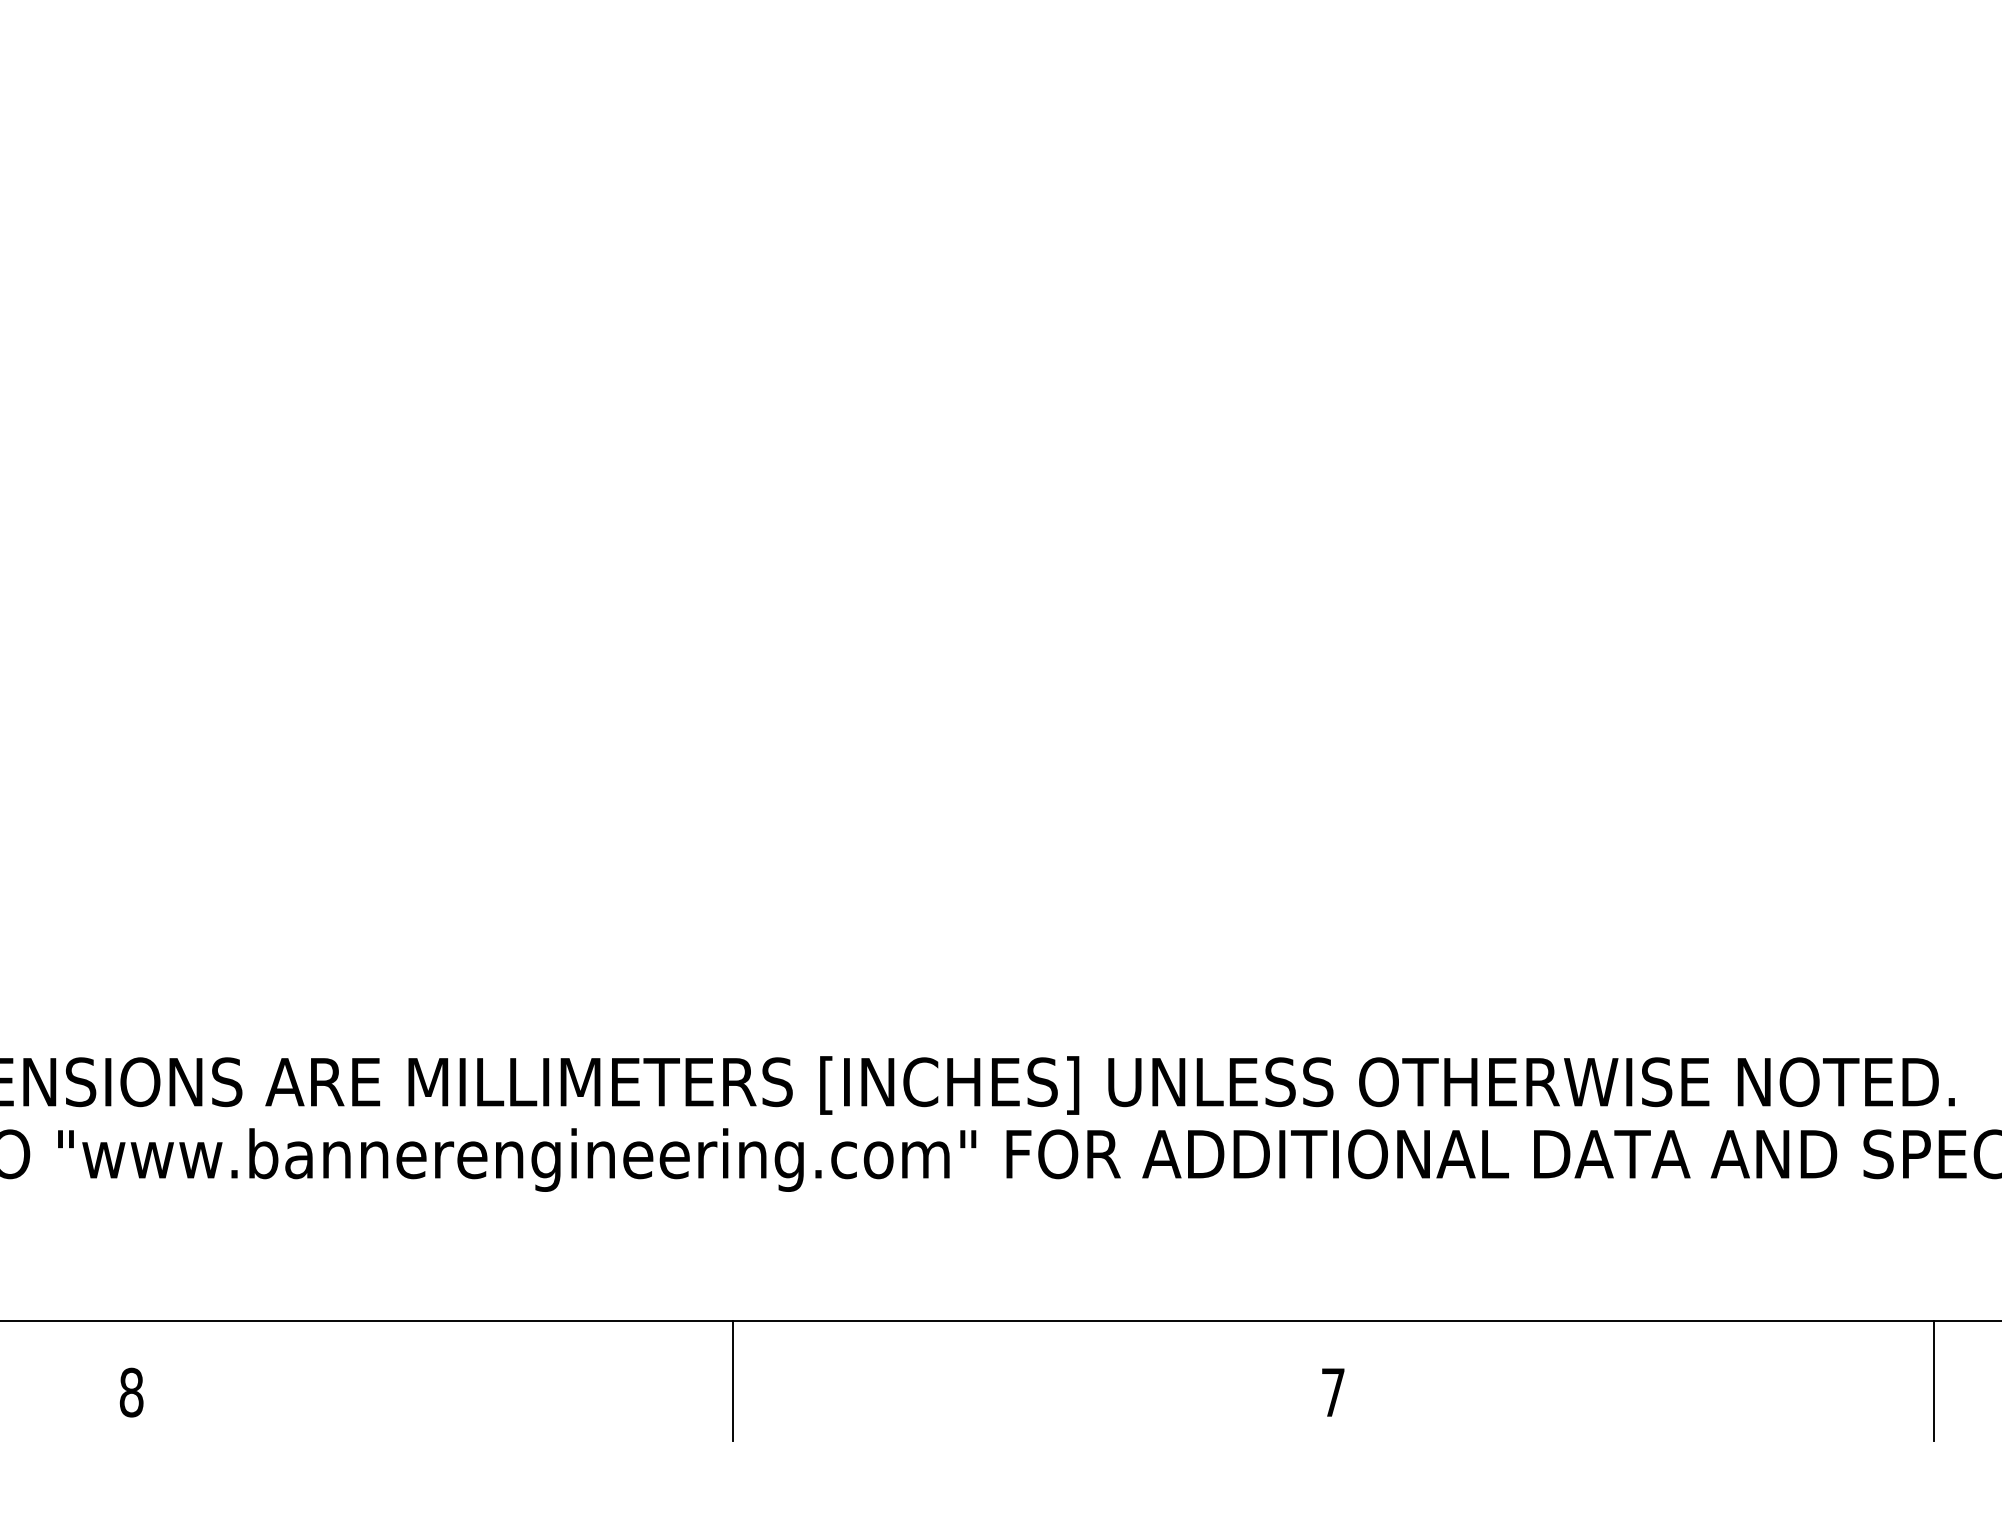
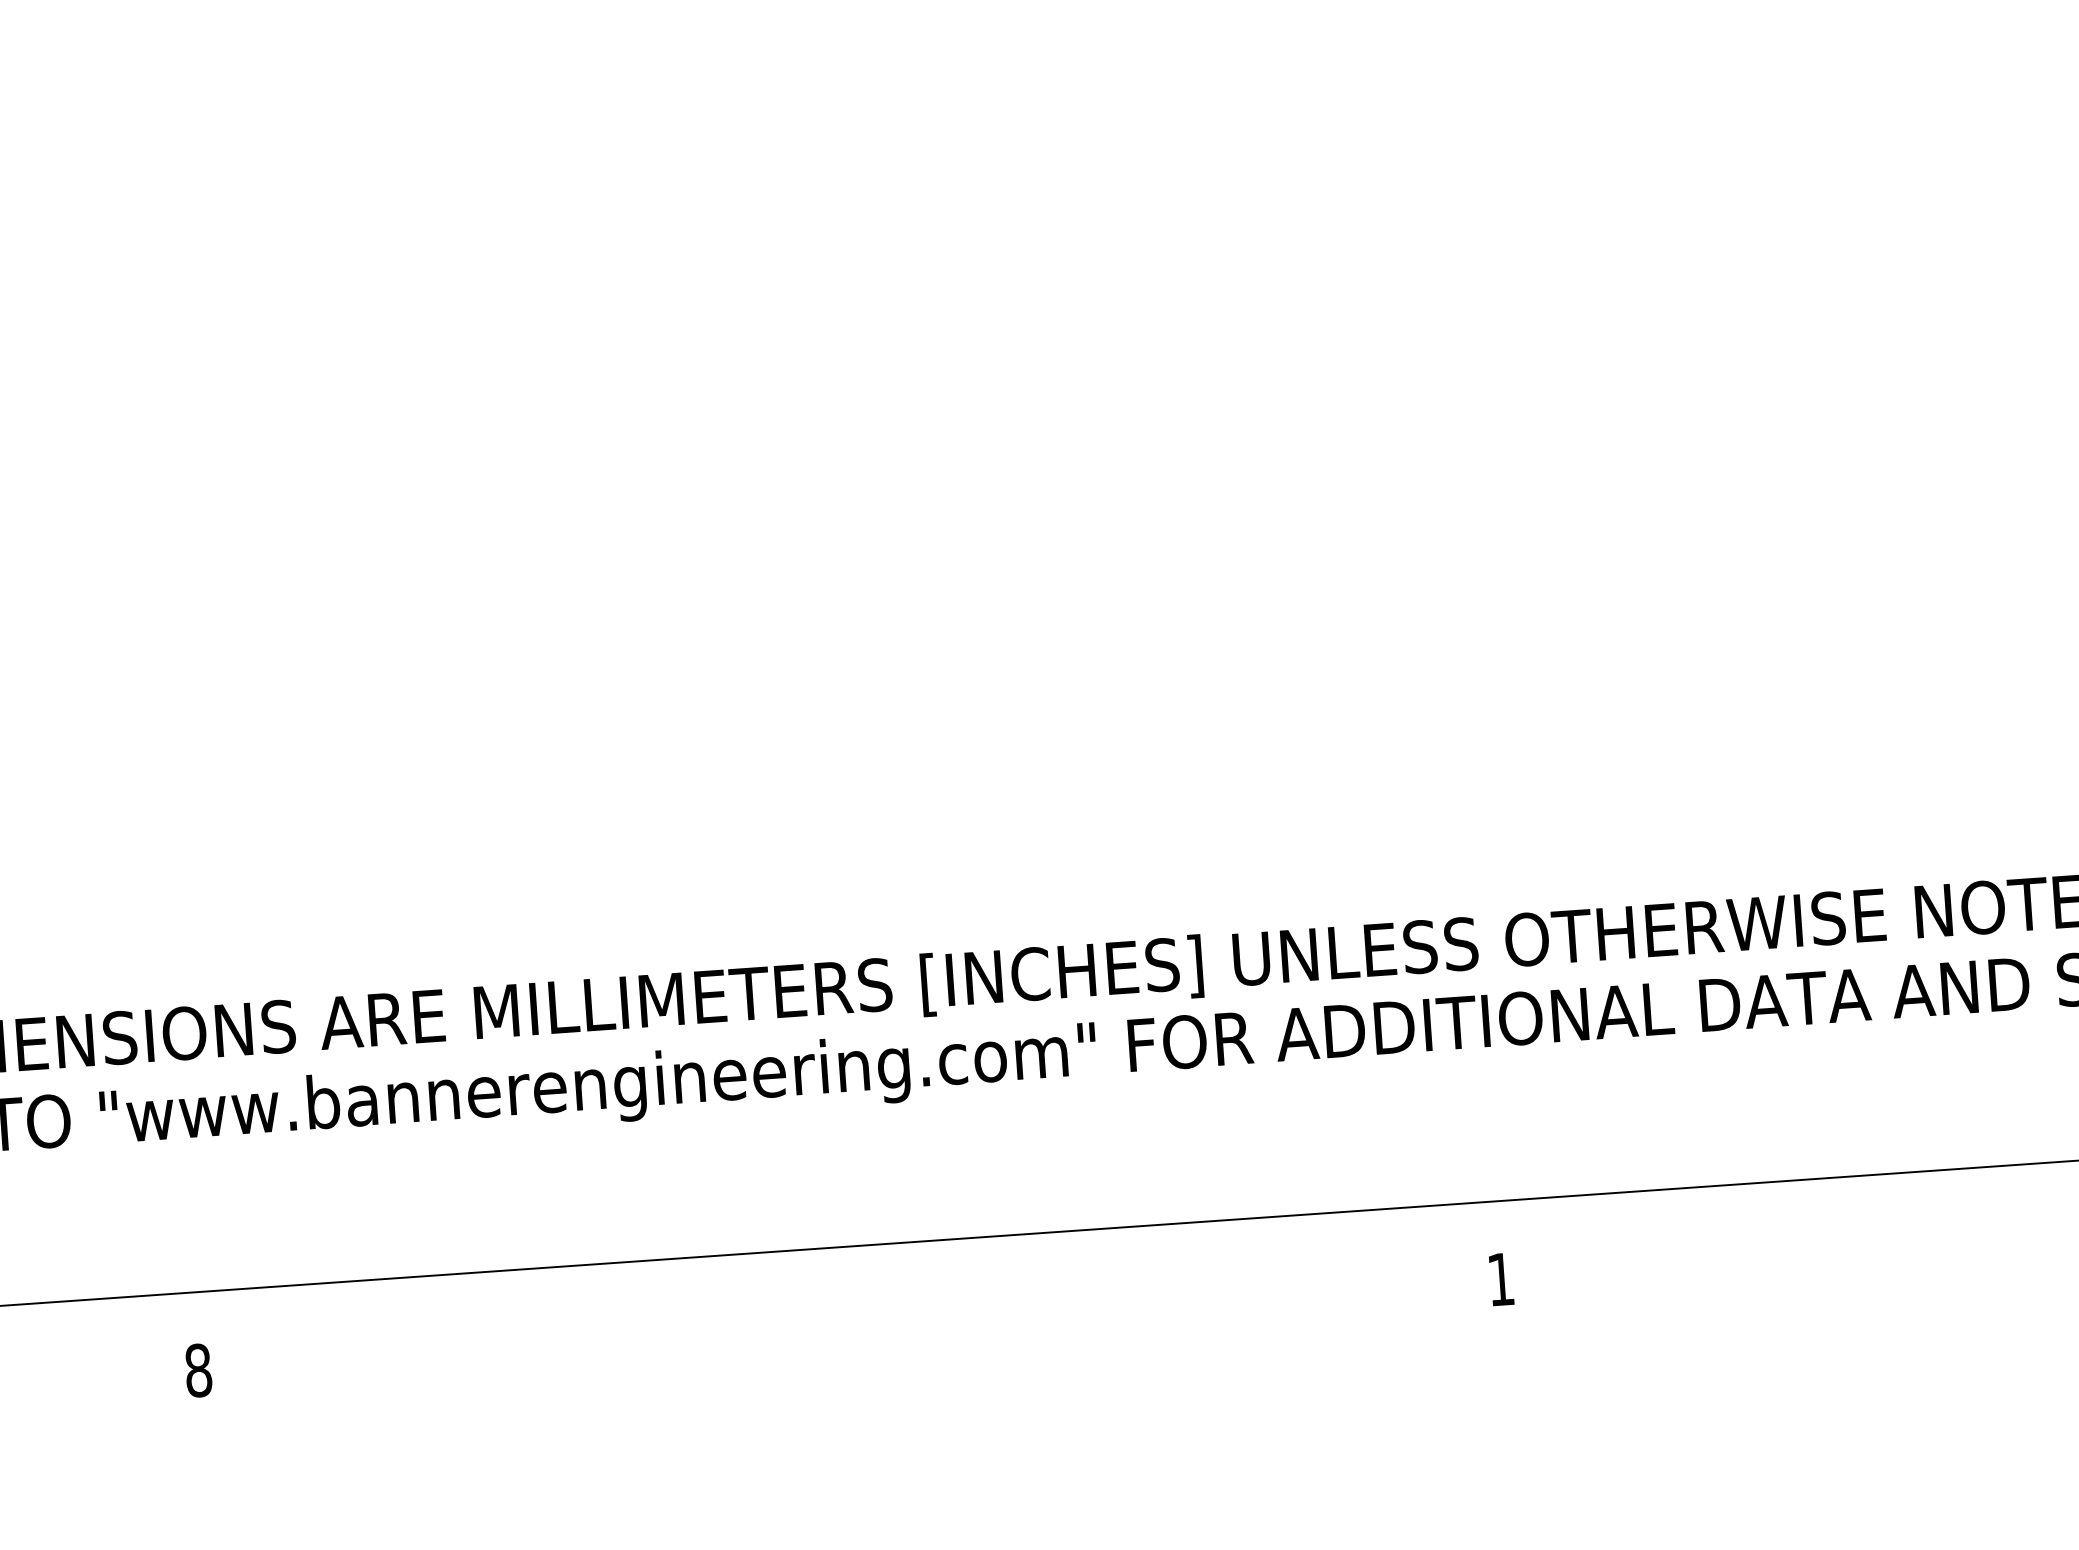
line: (732, 1380) -> (848, 1311), removed
text: (1333, 1392) -> (1501, 1279), 7 -> 1

